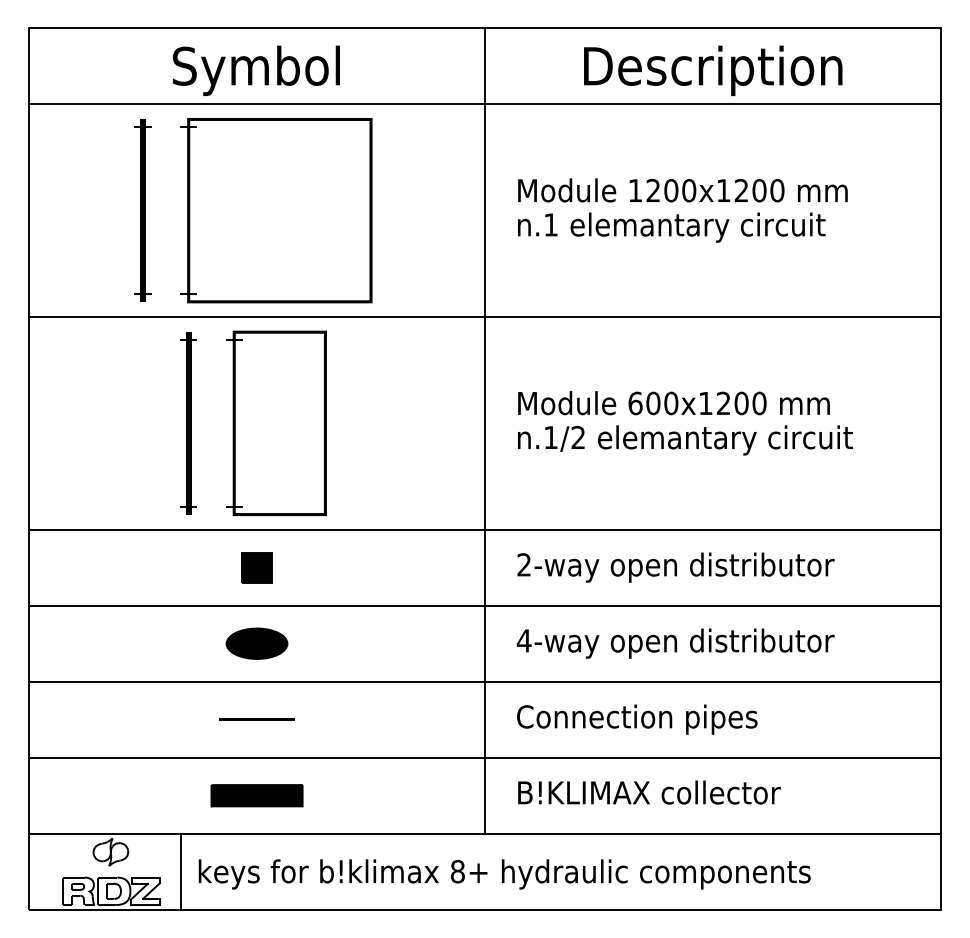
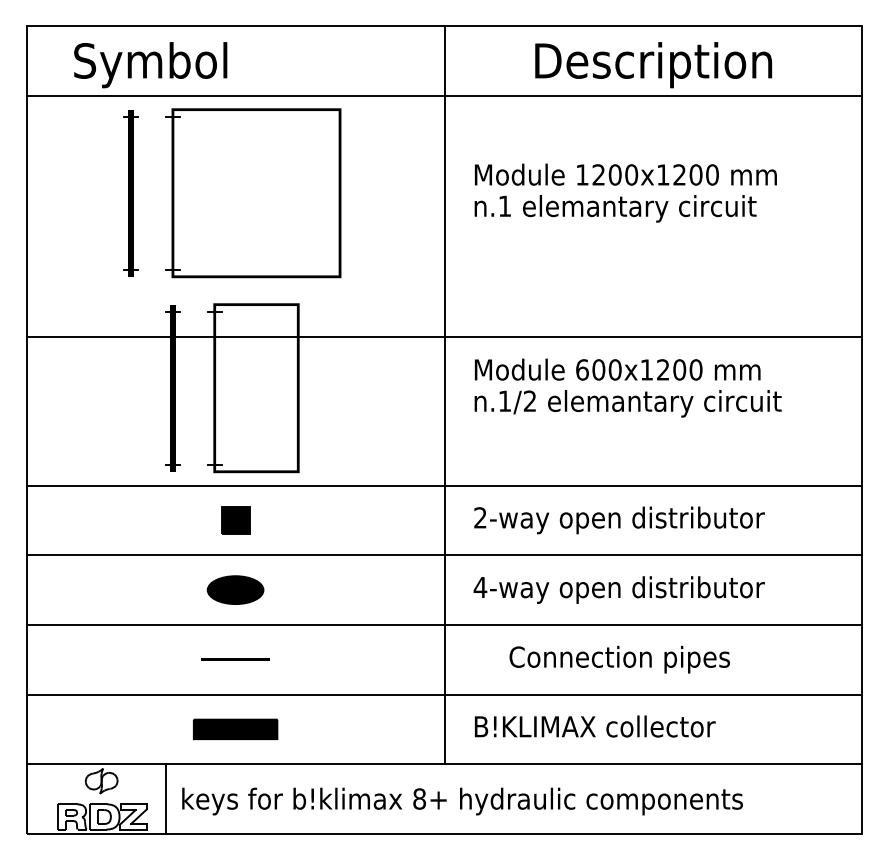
text: (255, 70) -> (149, 64), moved
line: (484, 317) -> (444, 336), moved
text: (637, 719) -> (619, 659), moved

